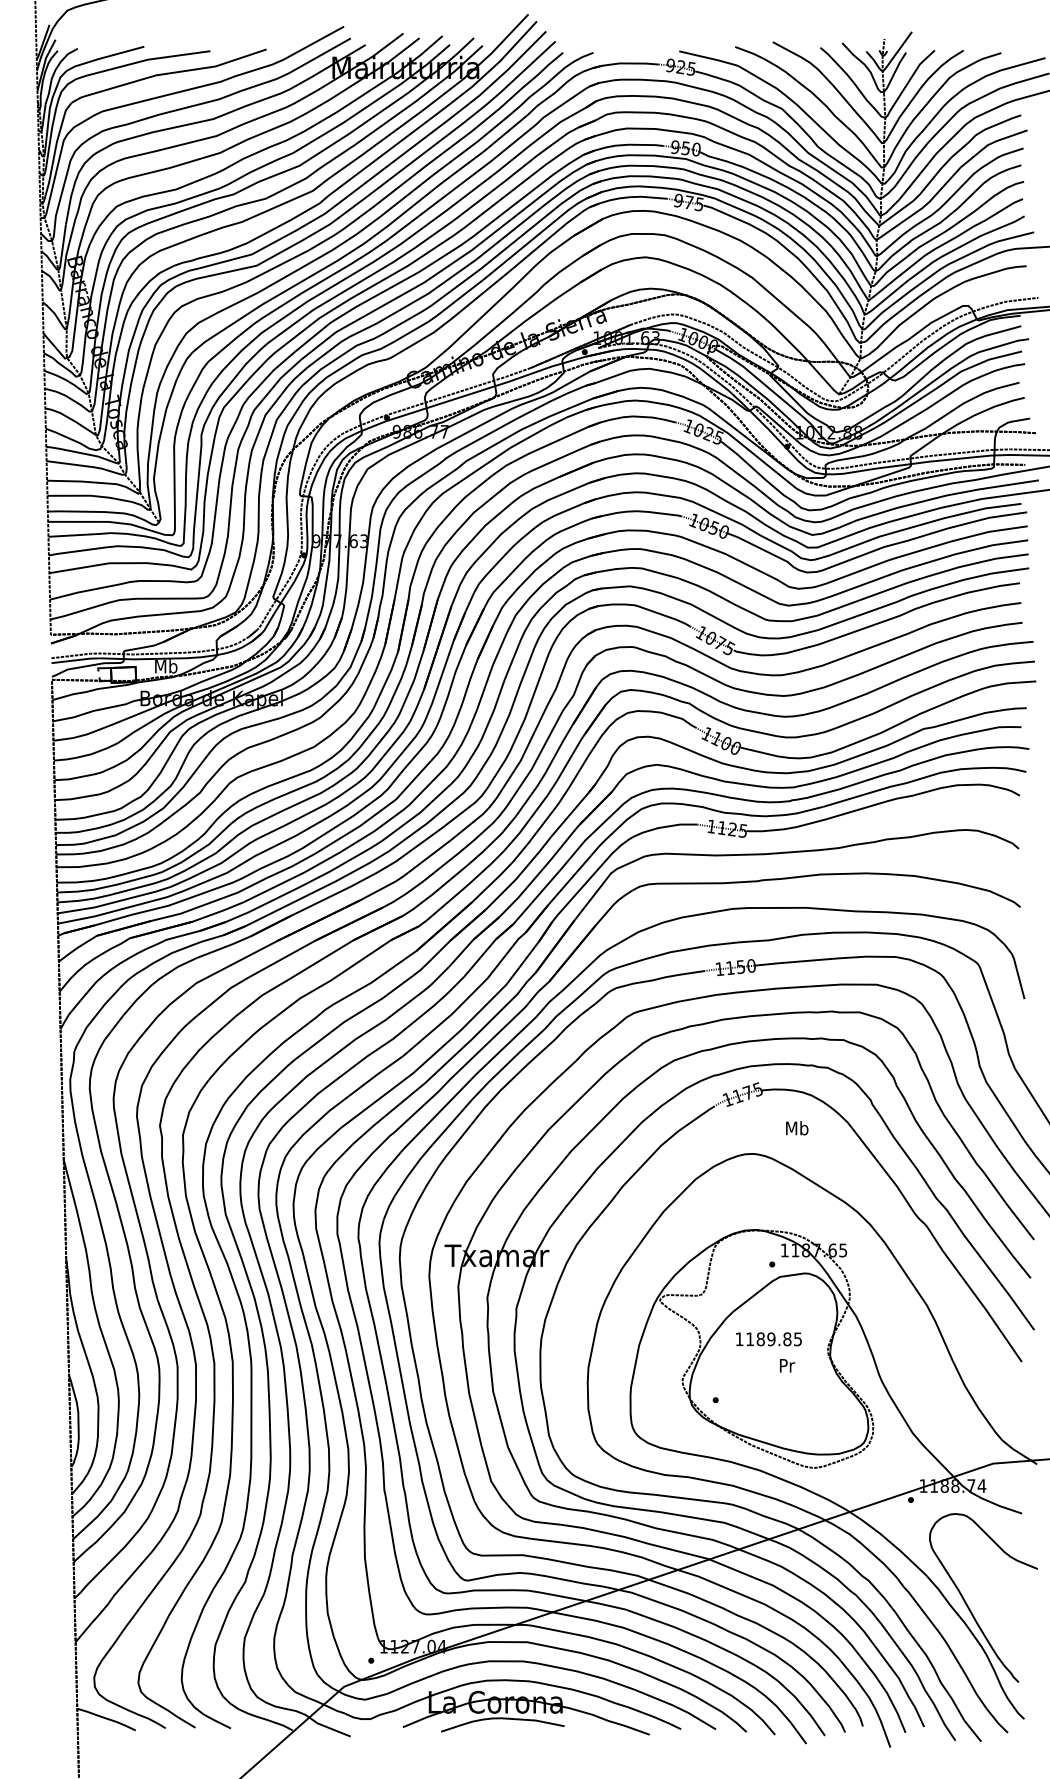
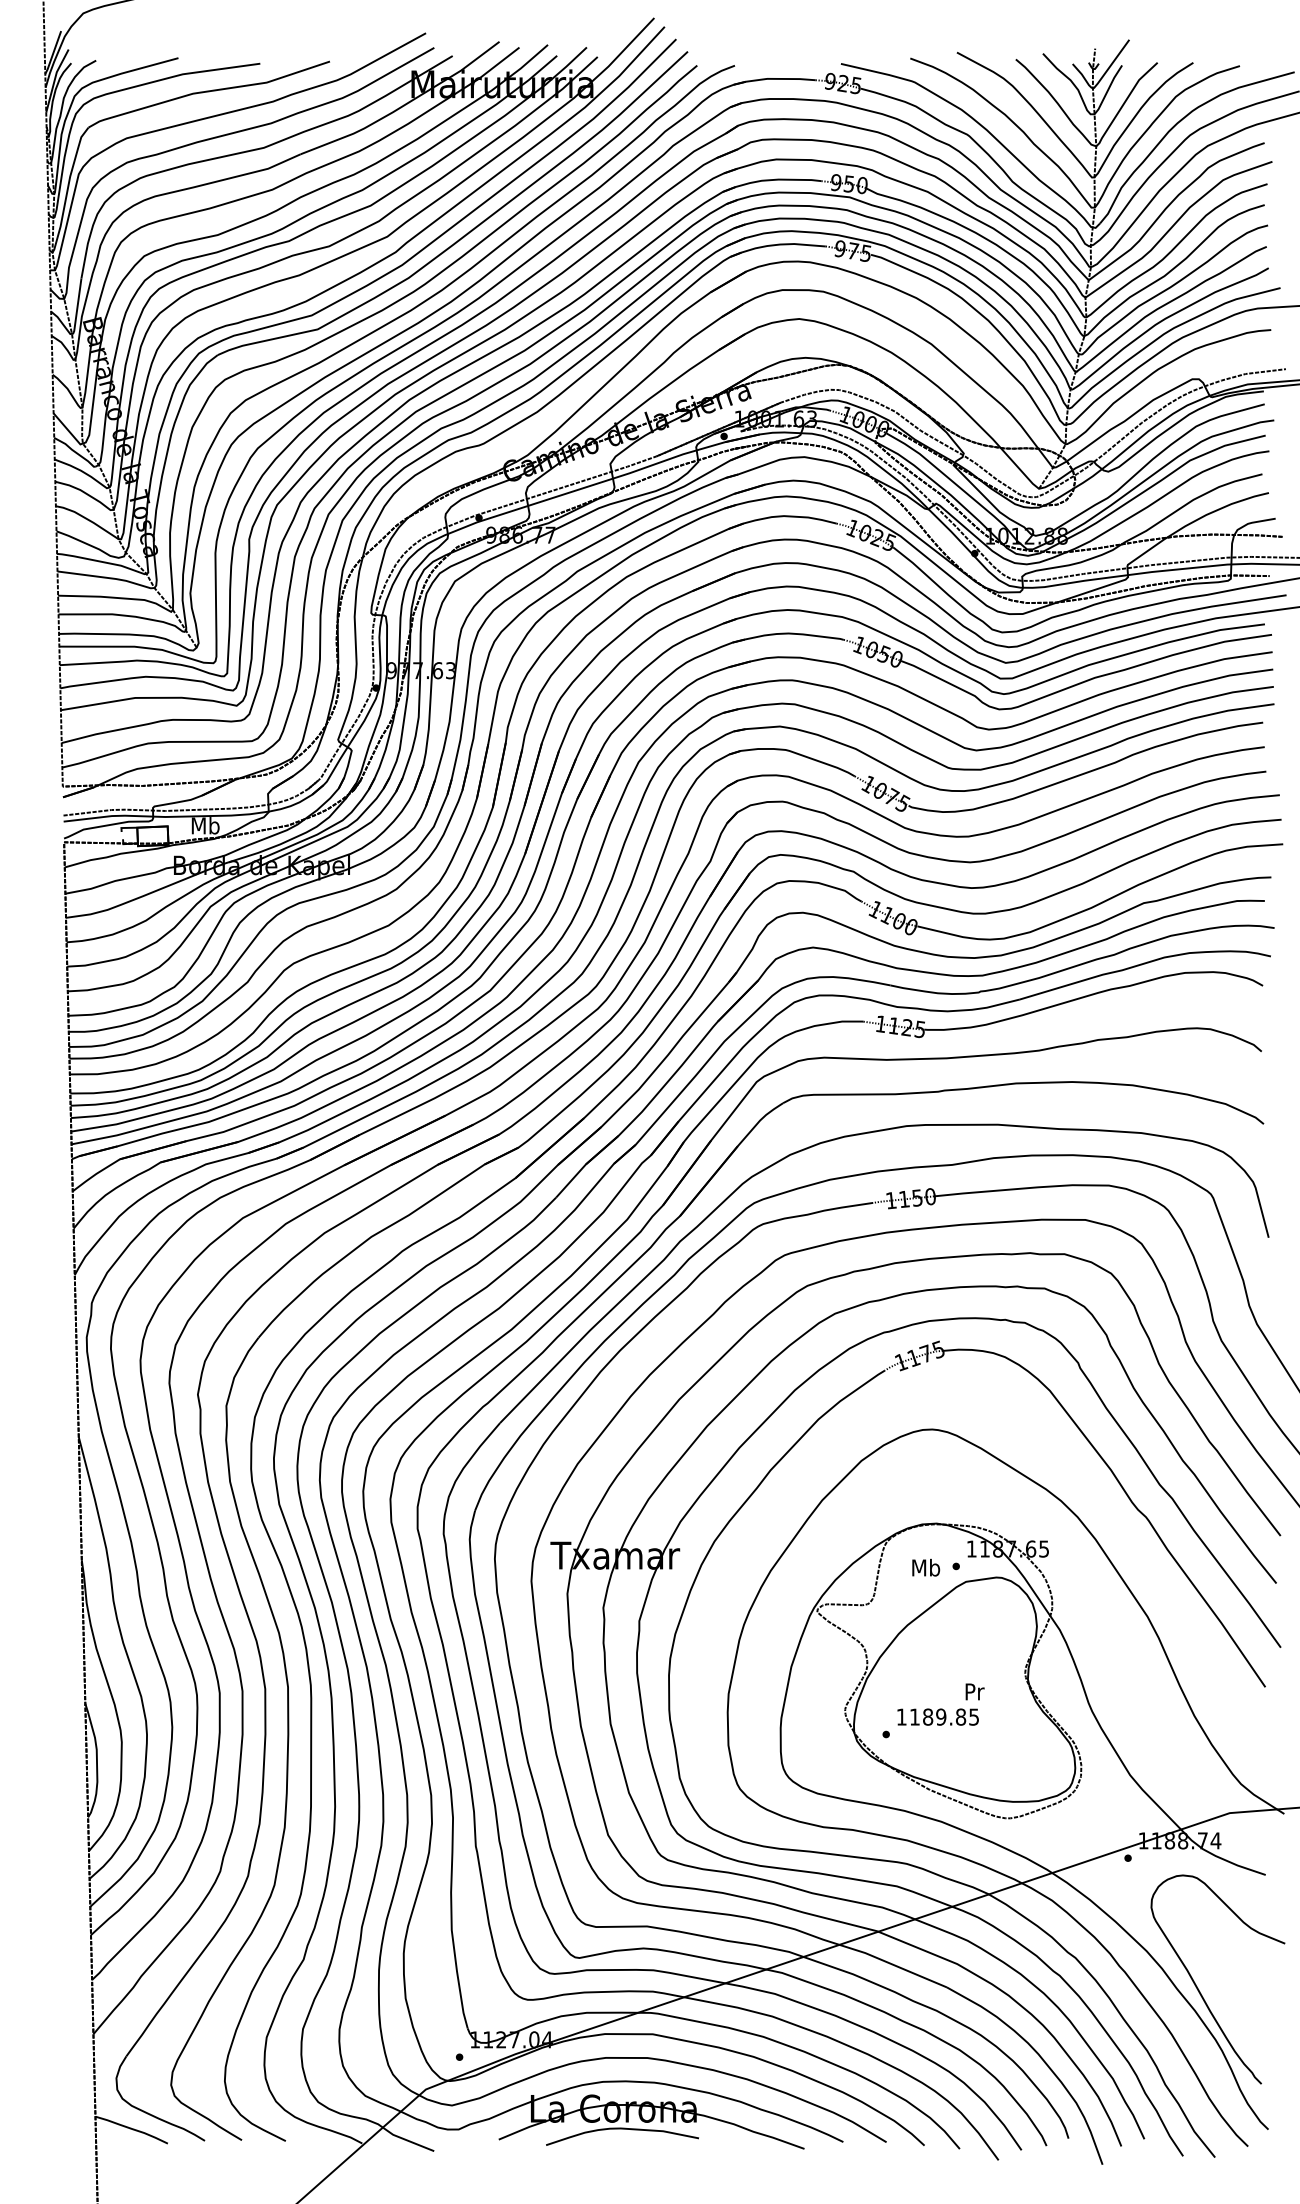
text: (797, 1128) -> (926, 1567), moved
text: (768, 1338) -> (937, 1716), moved

